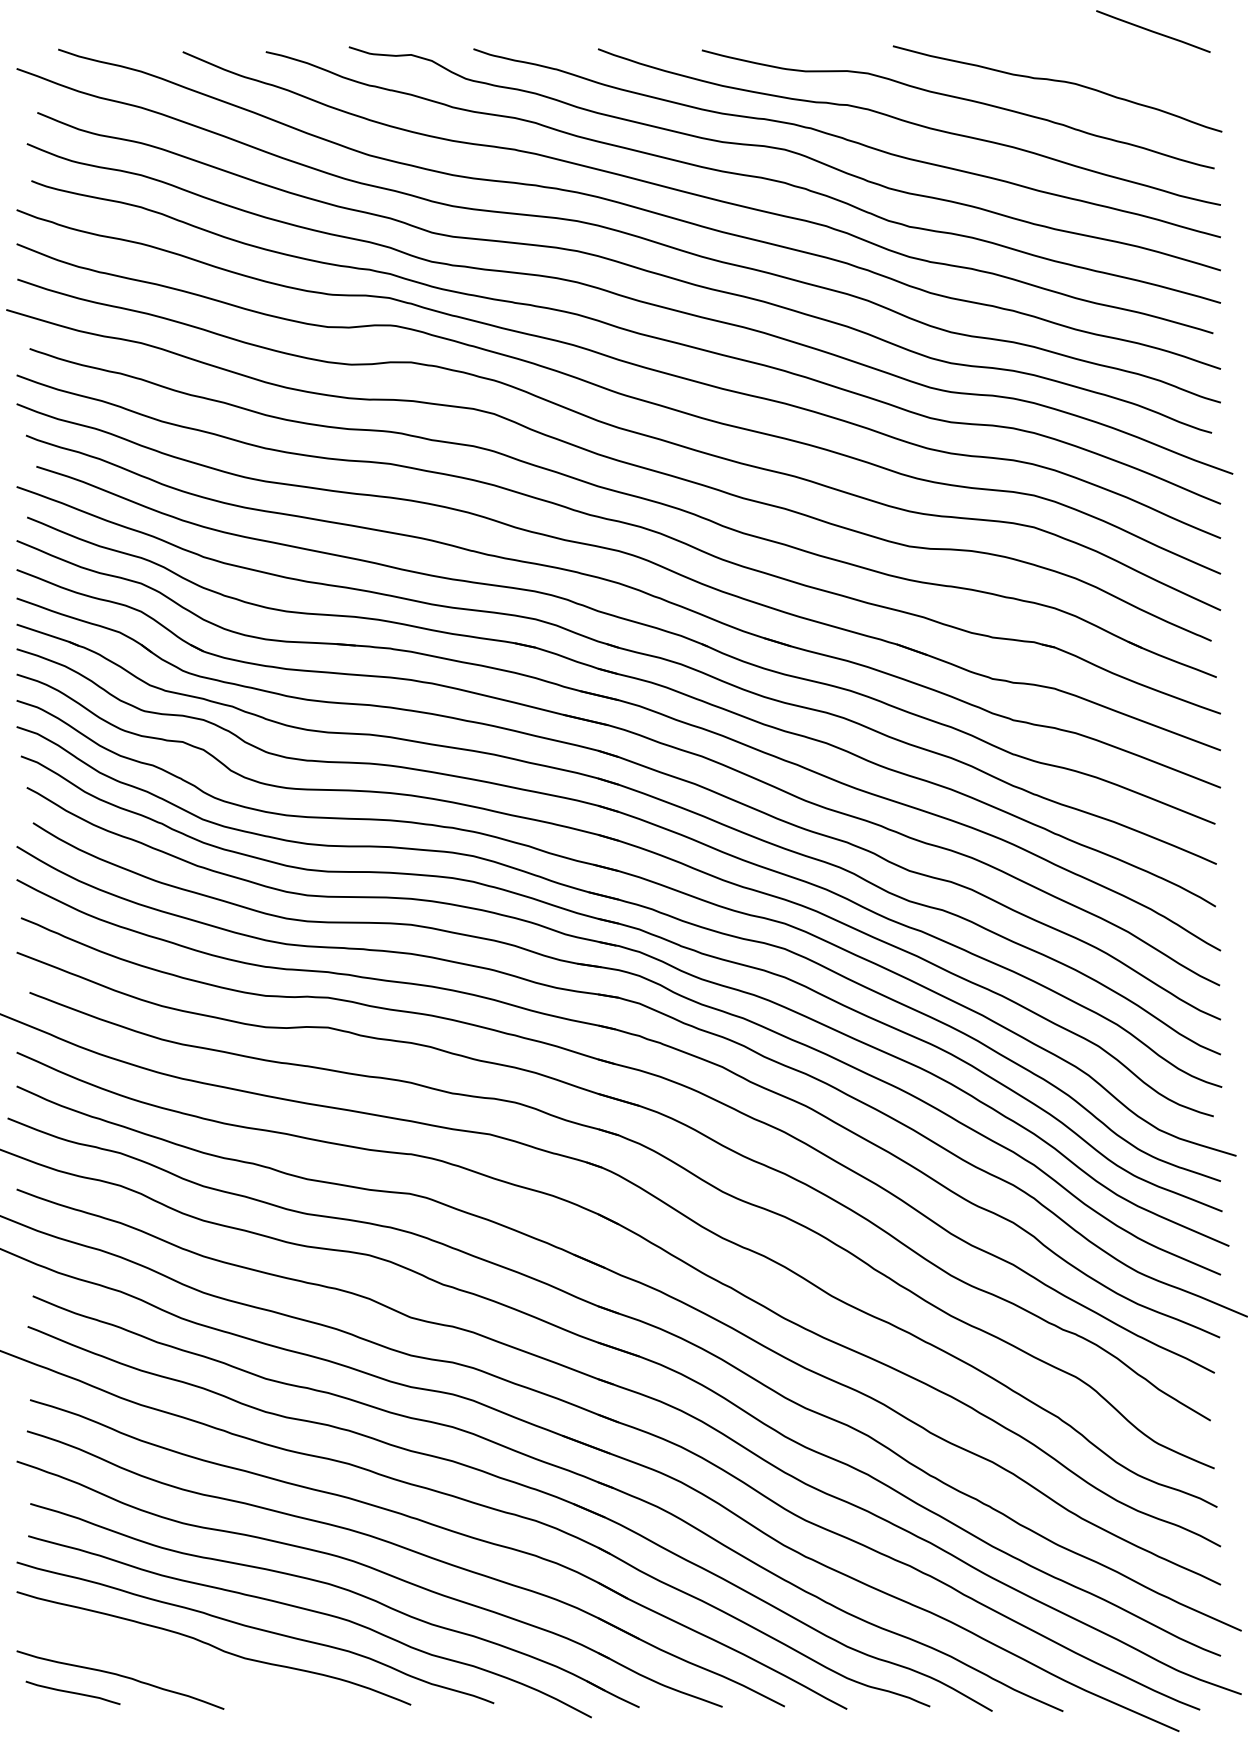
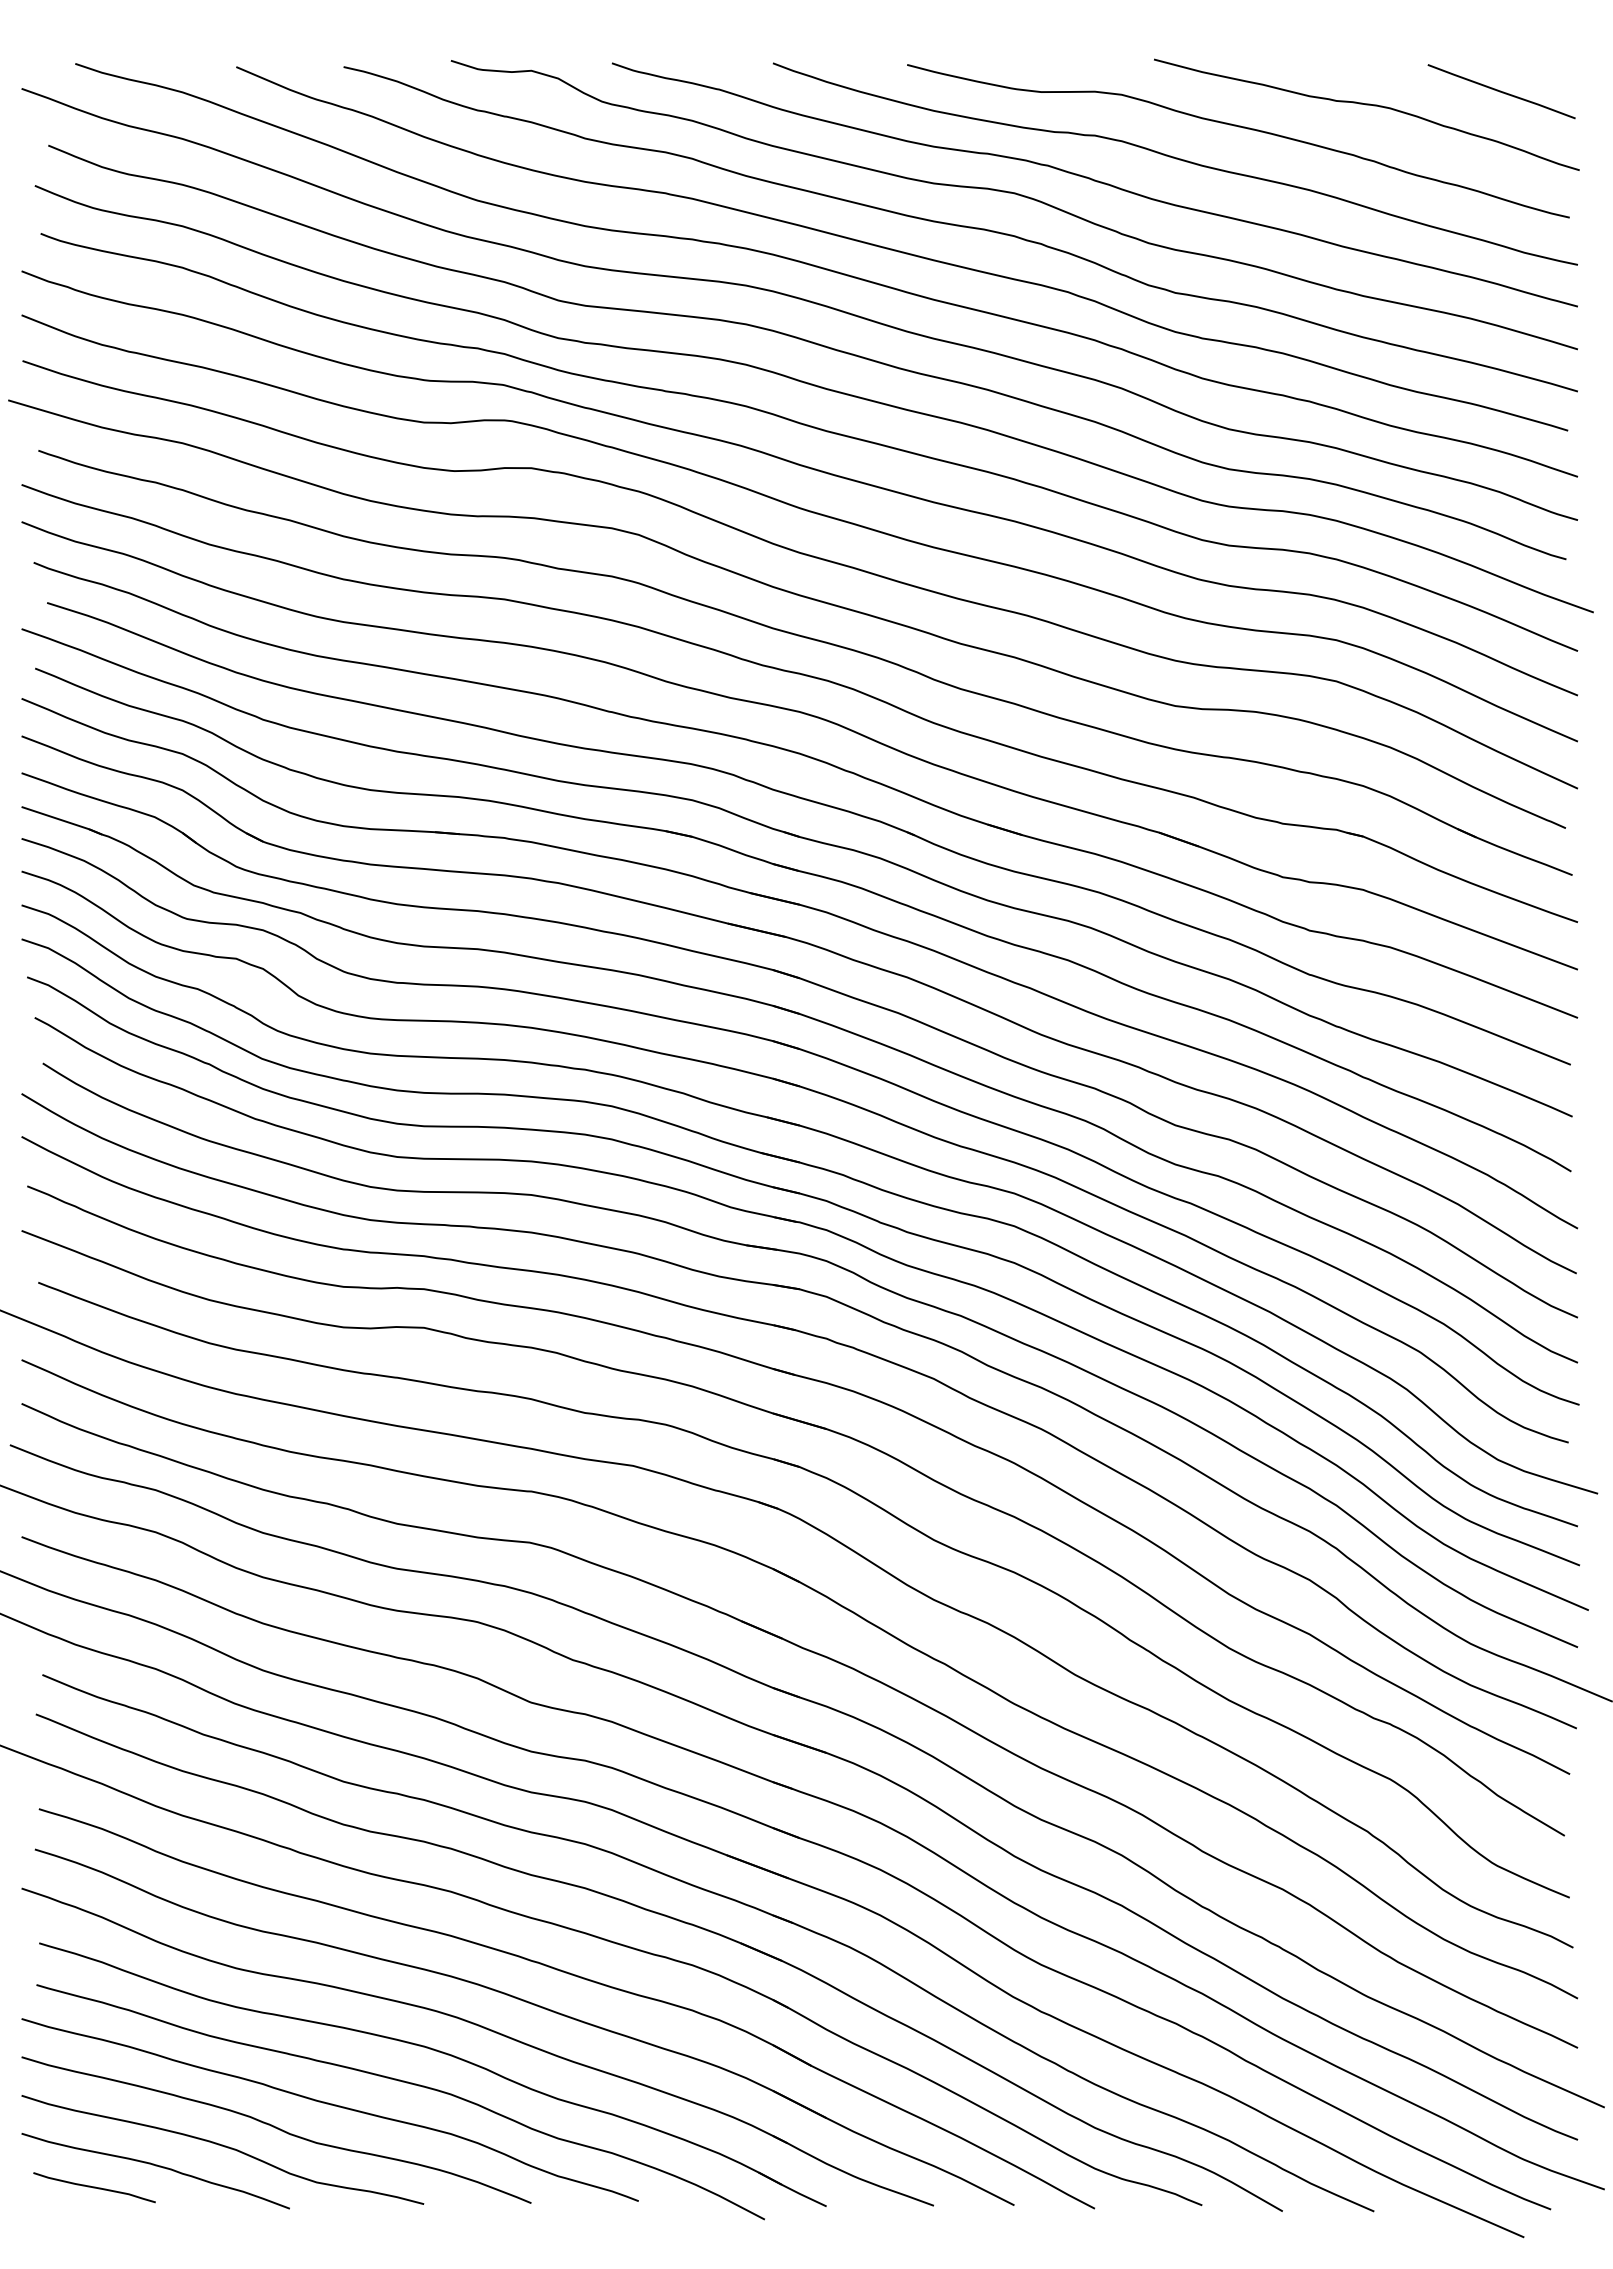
line: (1153, 31) -> (1501, 91), moved
curve: (173, 1661) -> (224, 2147), added

